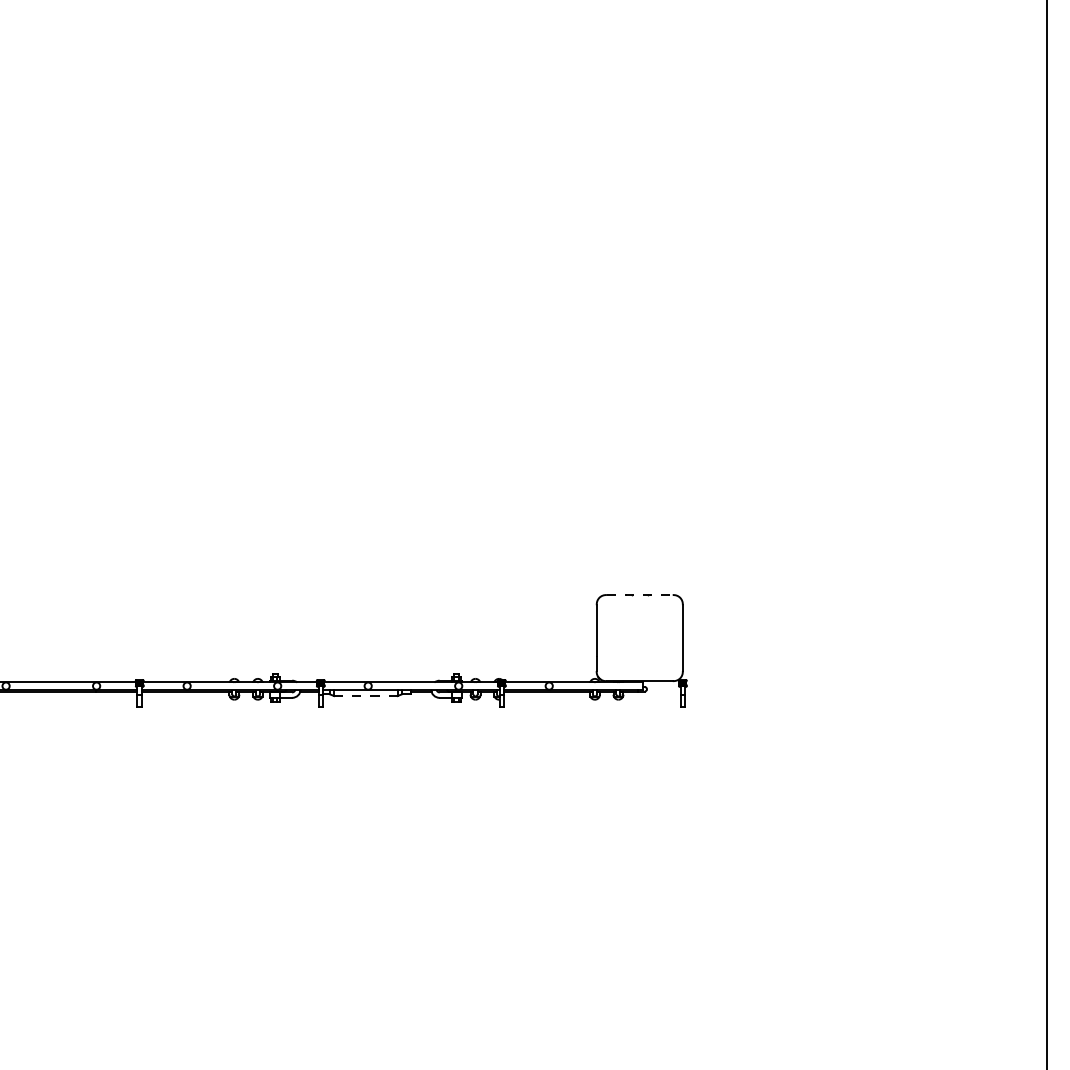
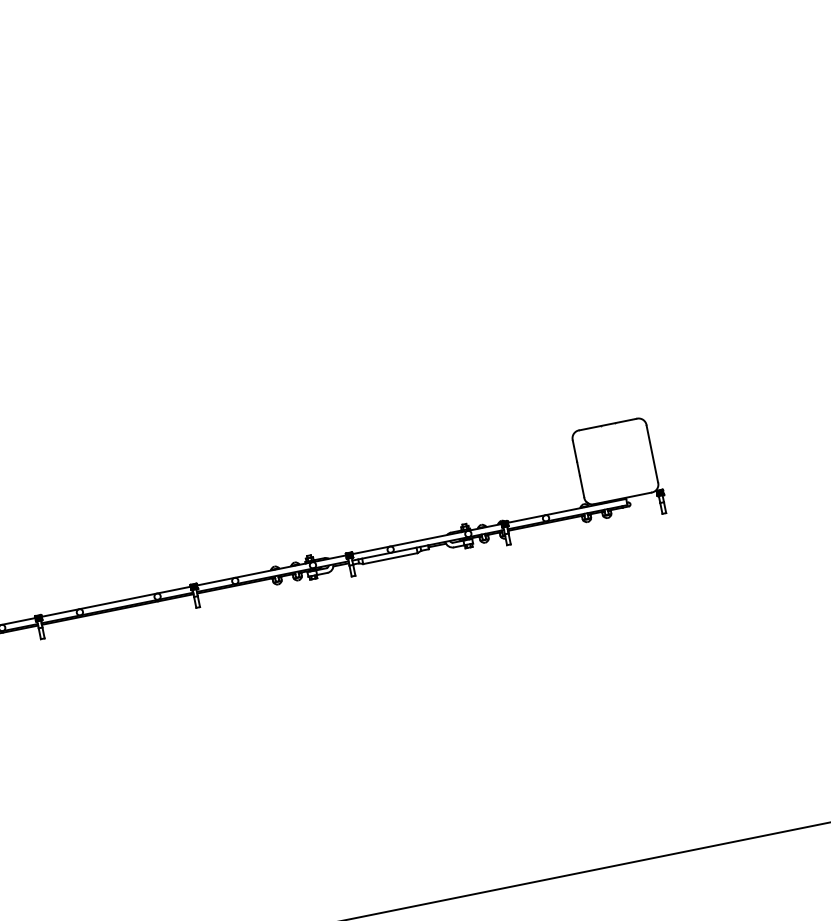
line: (639, 595) -> (607, 424), dashed -> solid
line: (365, 696) -> (390, 559), dashed -> solid

